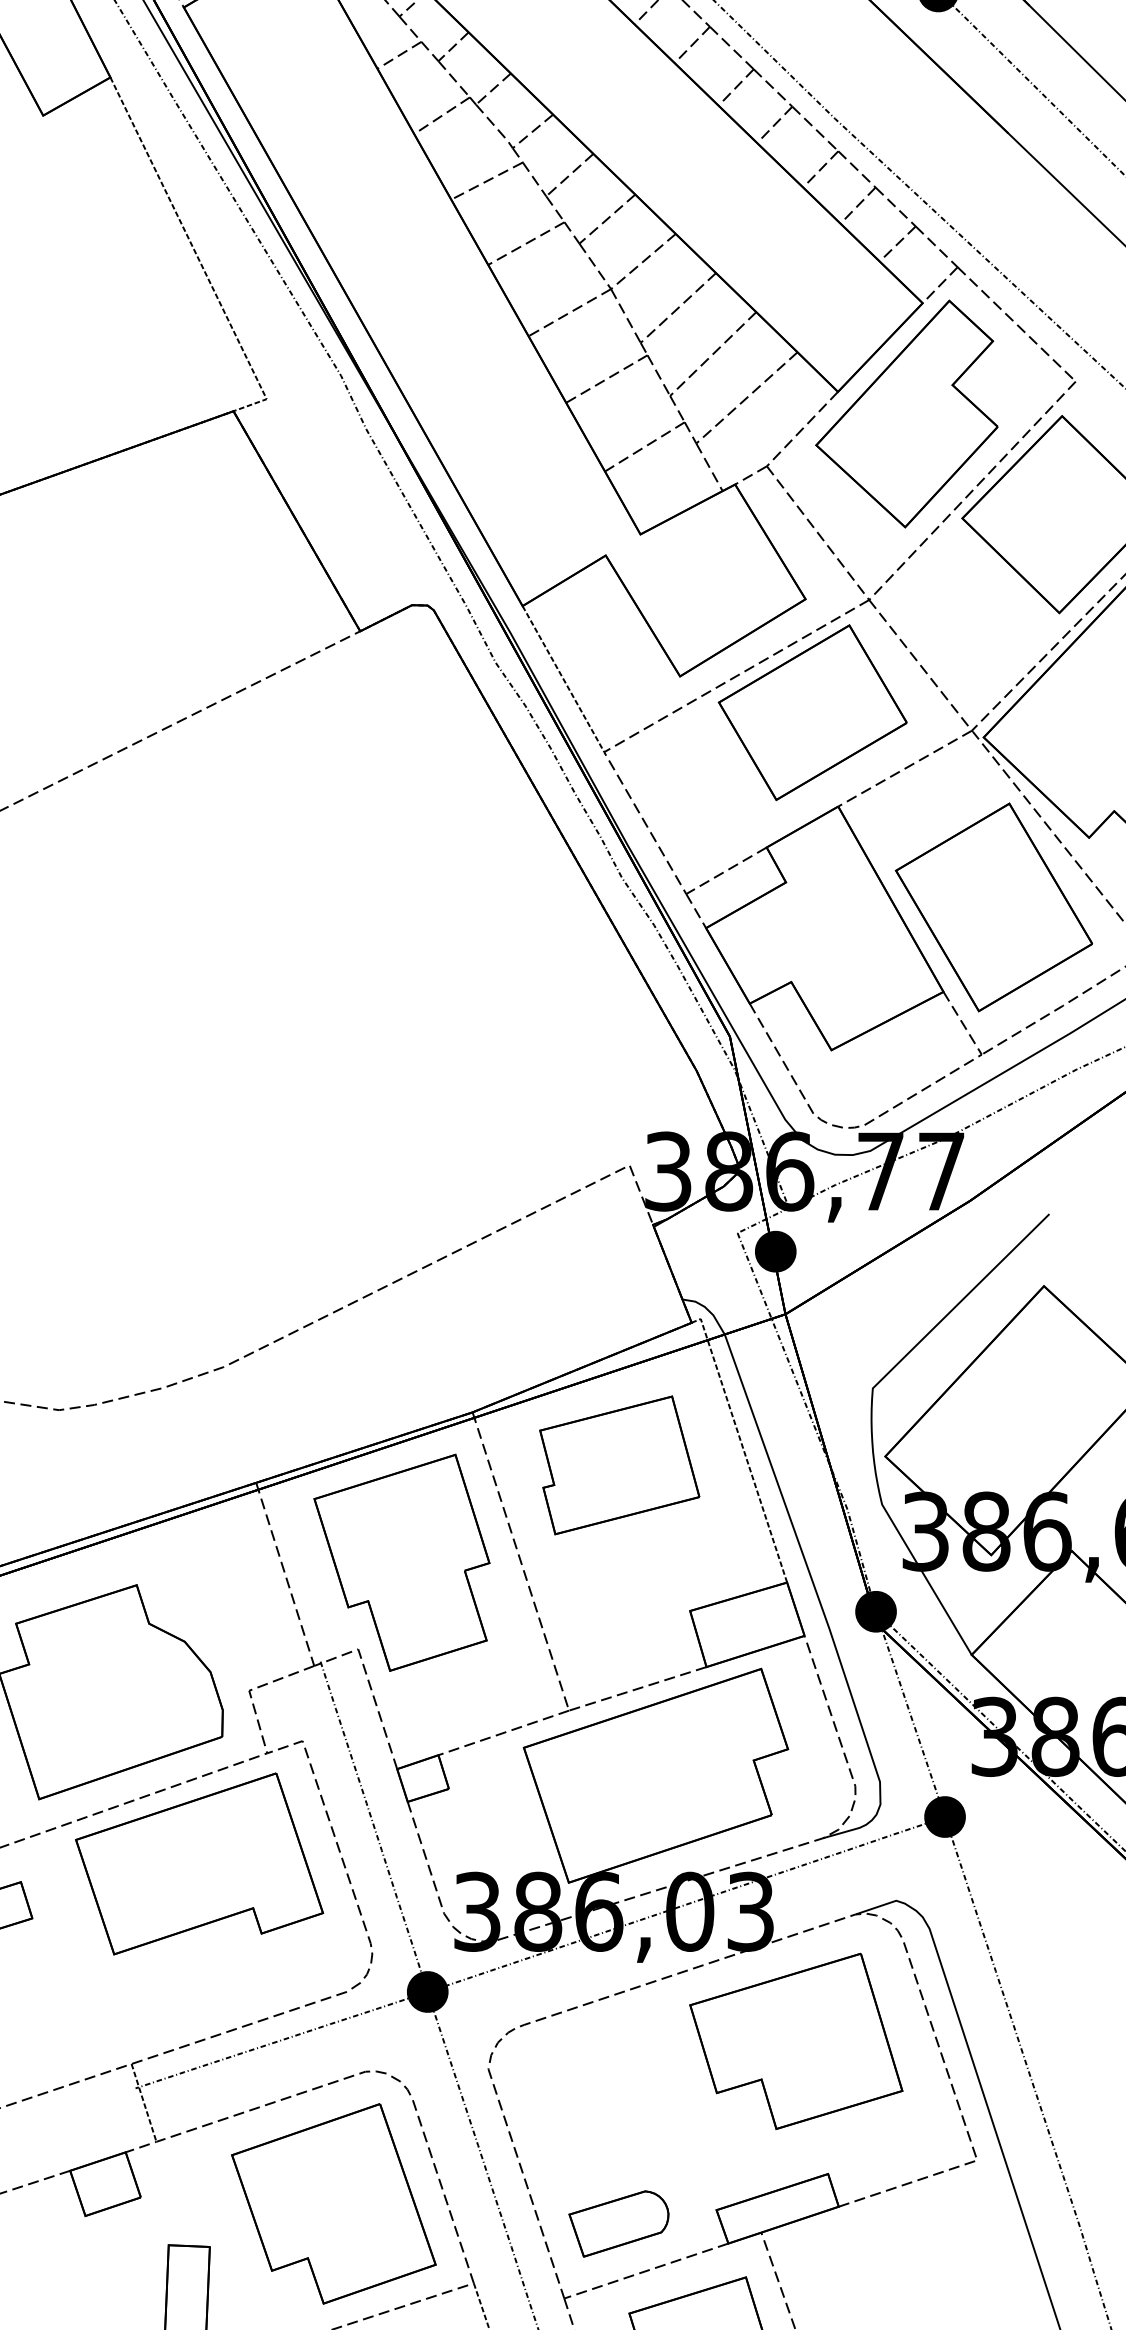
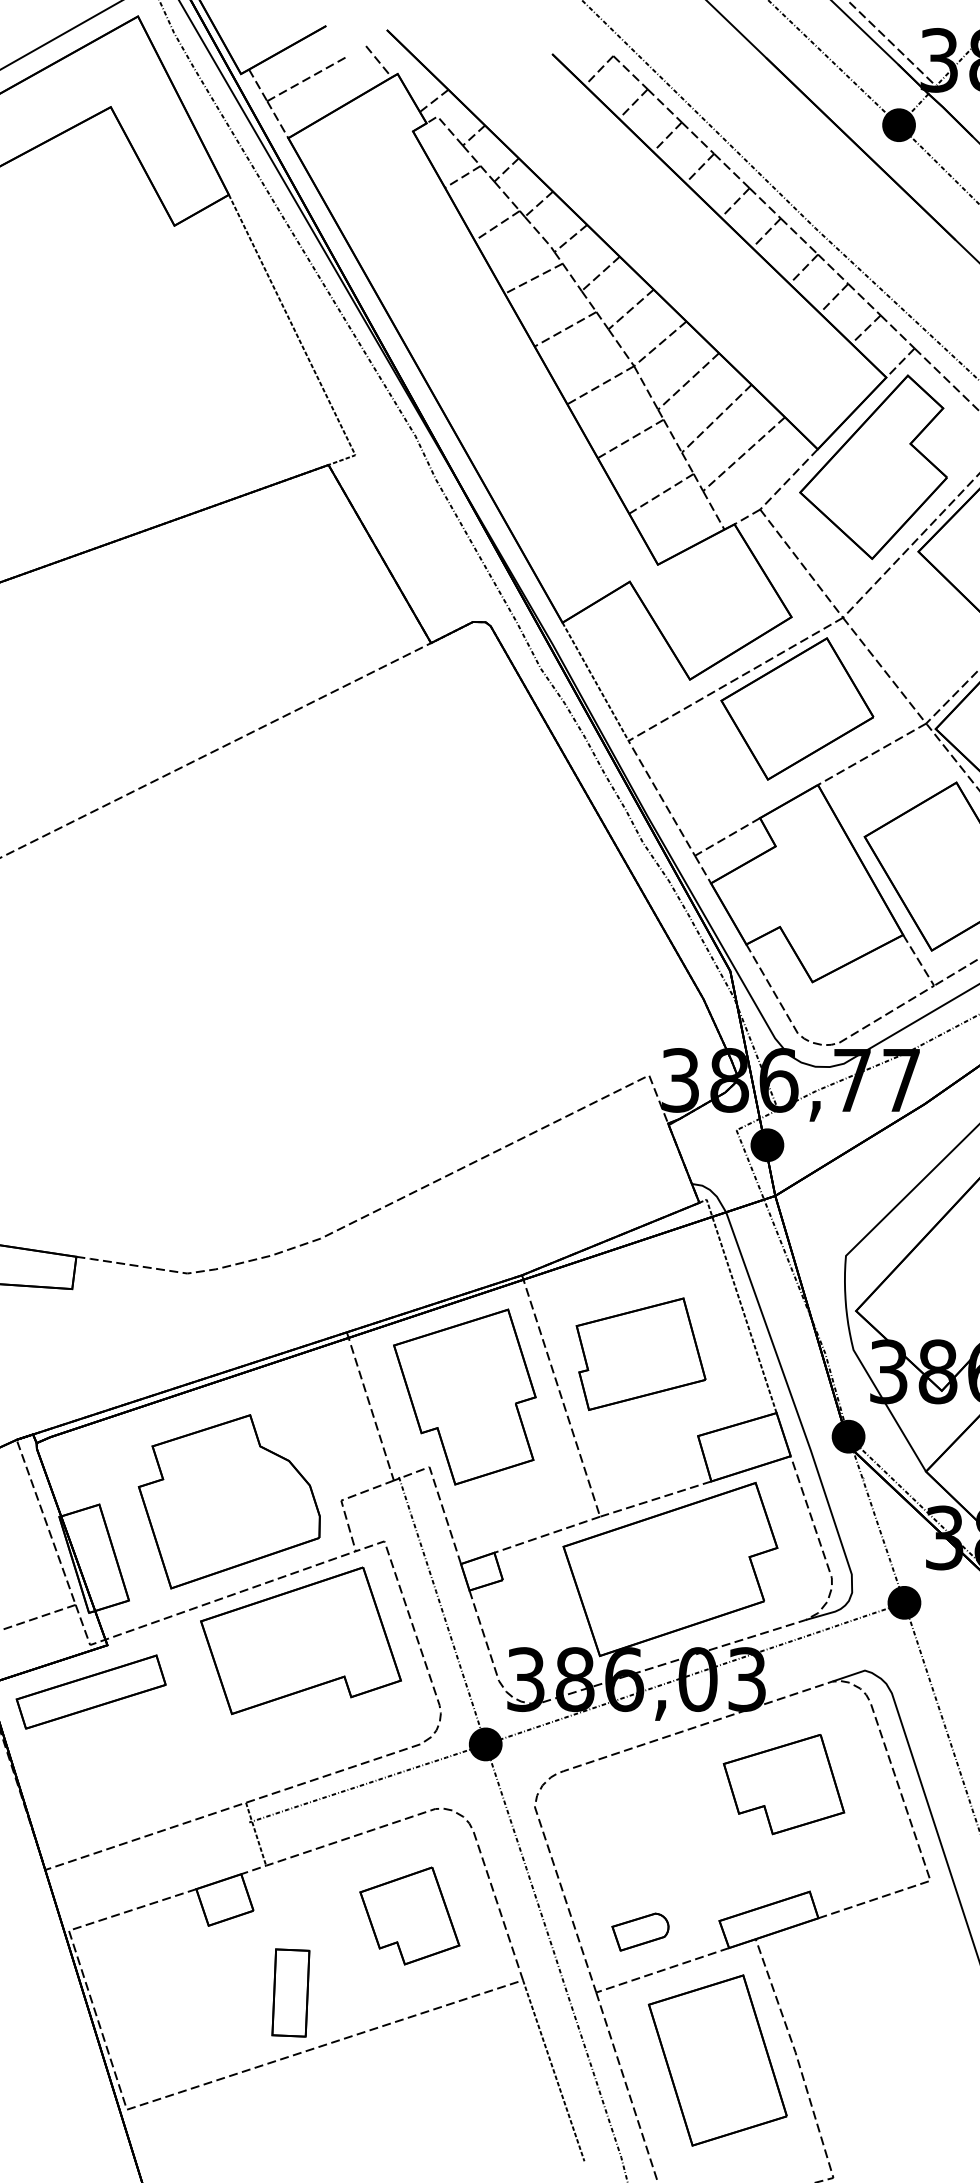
part: (618, 1464) -> (640, 1353), moved
part: (795, 2041) -> (783, 1784), size x0.7
part: (333, 2203) -> (409, 1915), size x0.6
part: (618, 2223) -> (640, 1931), size x0.7

